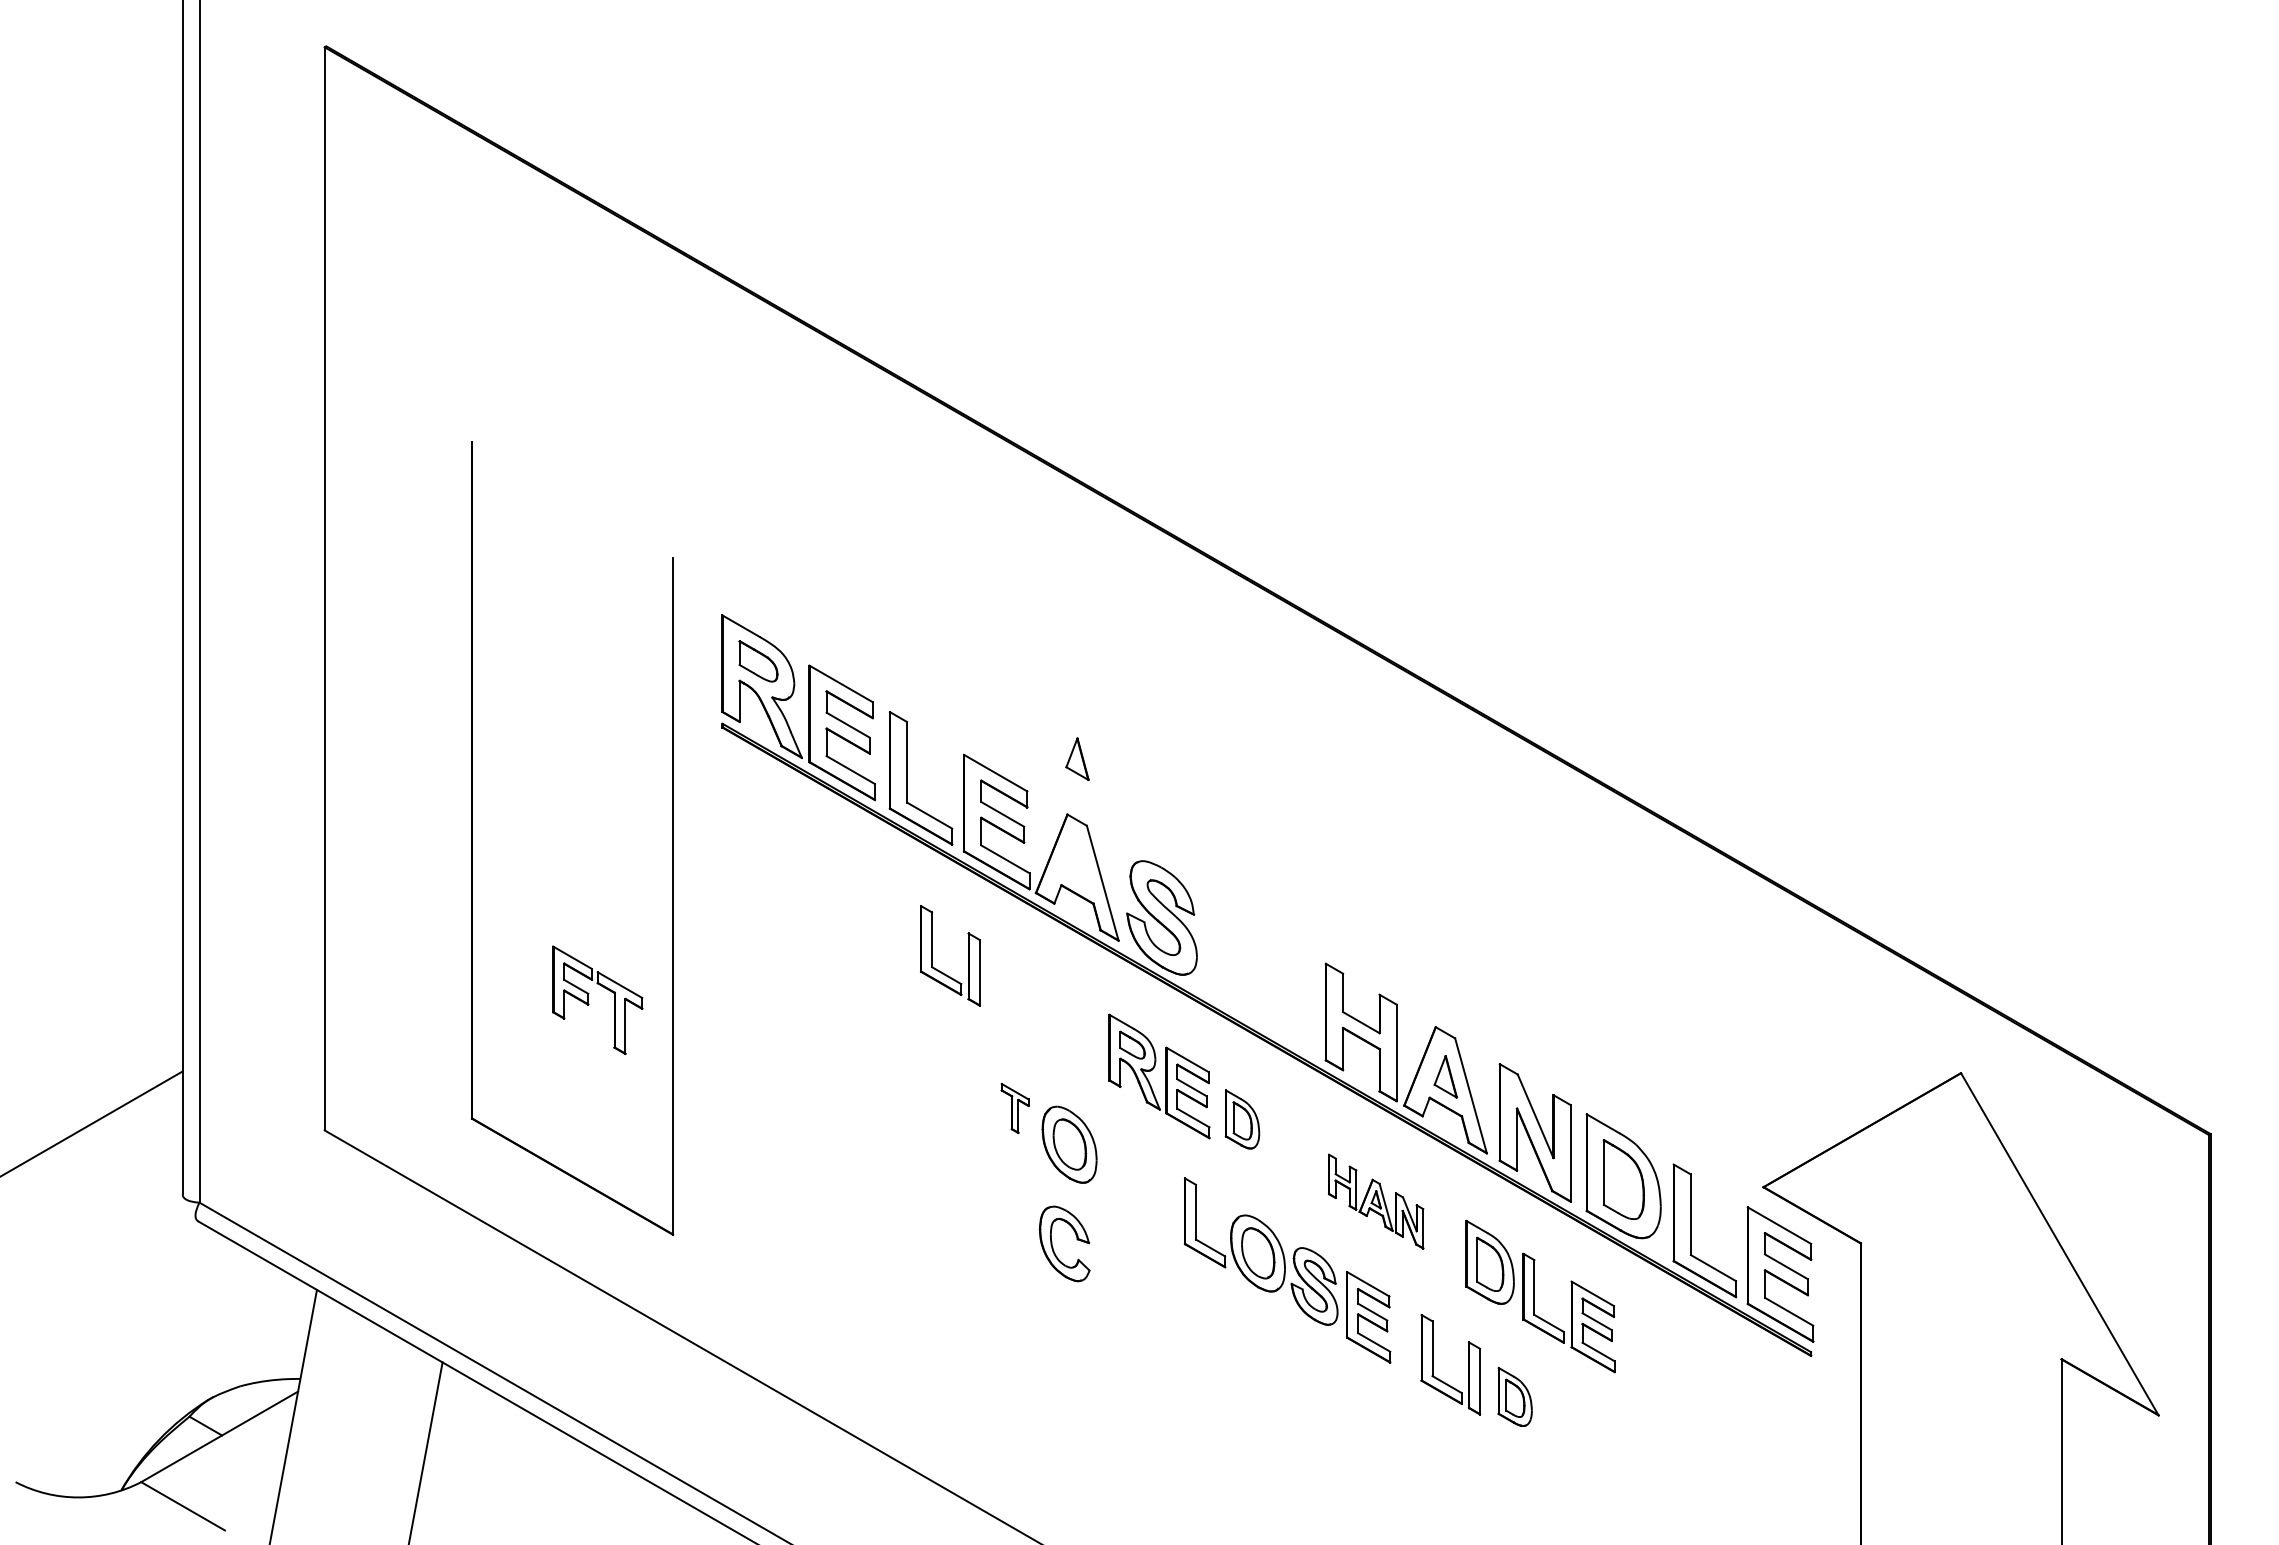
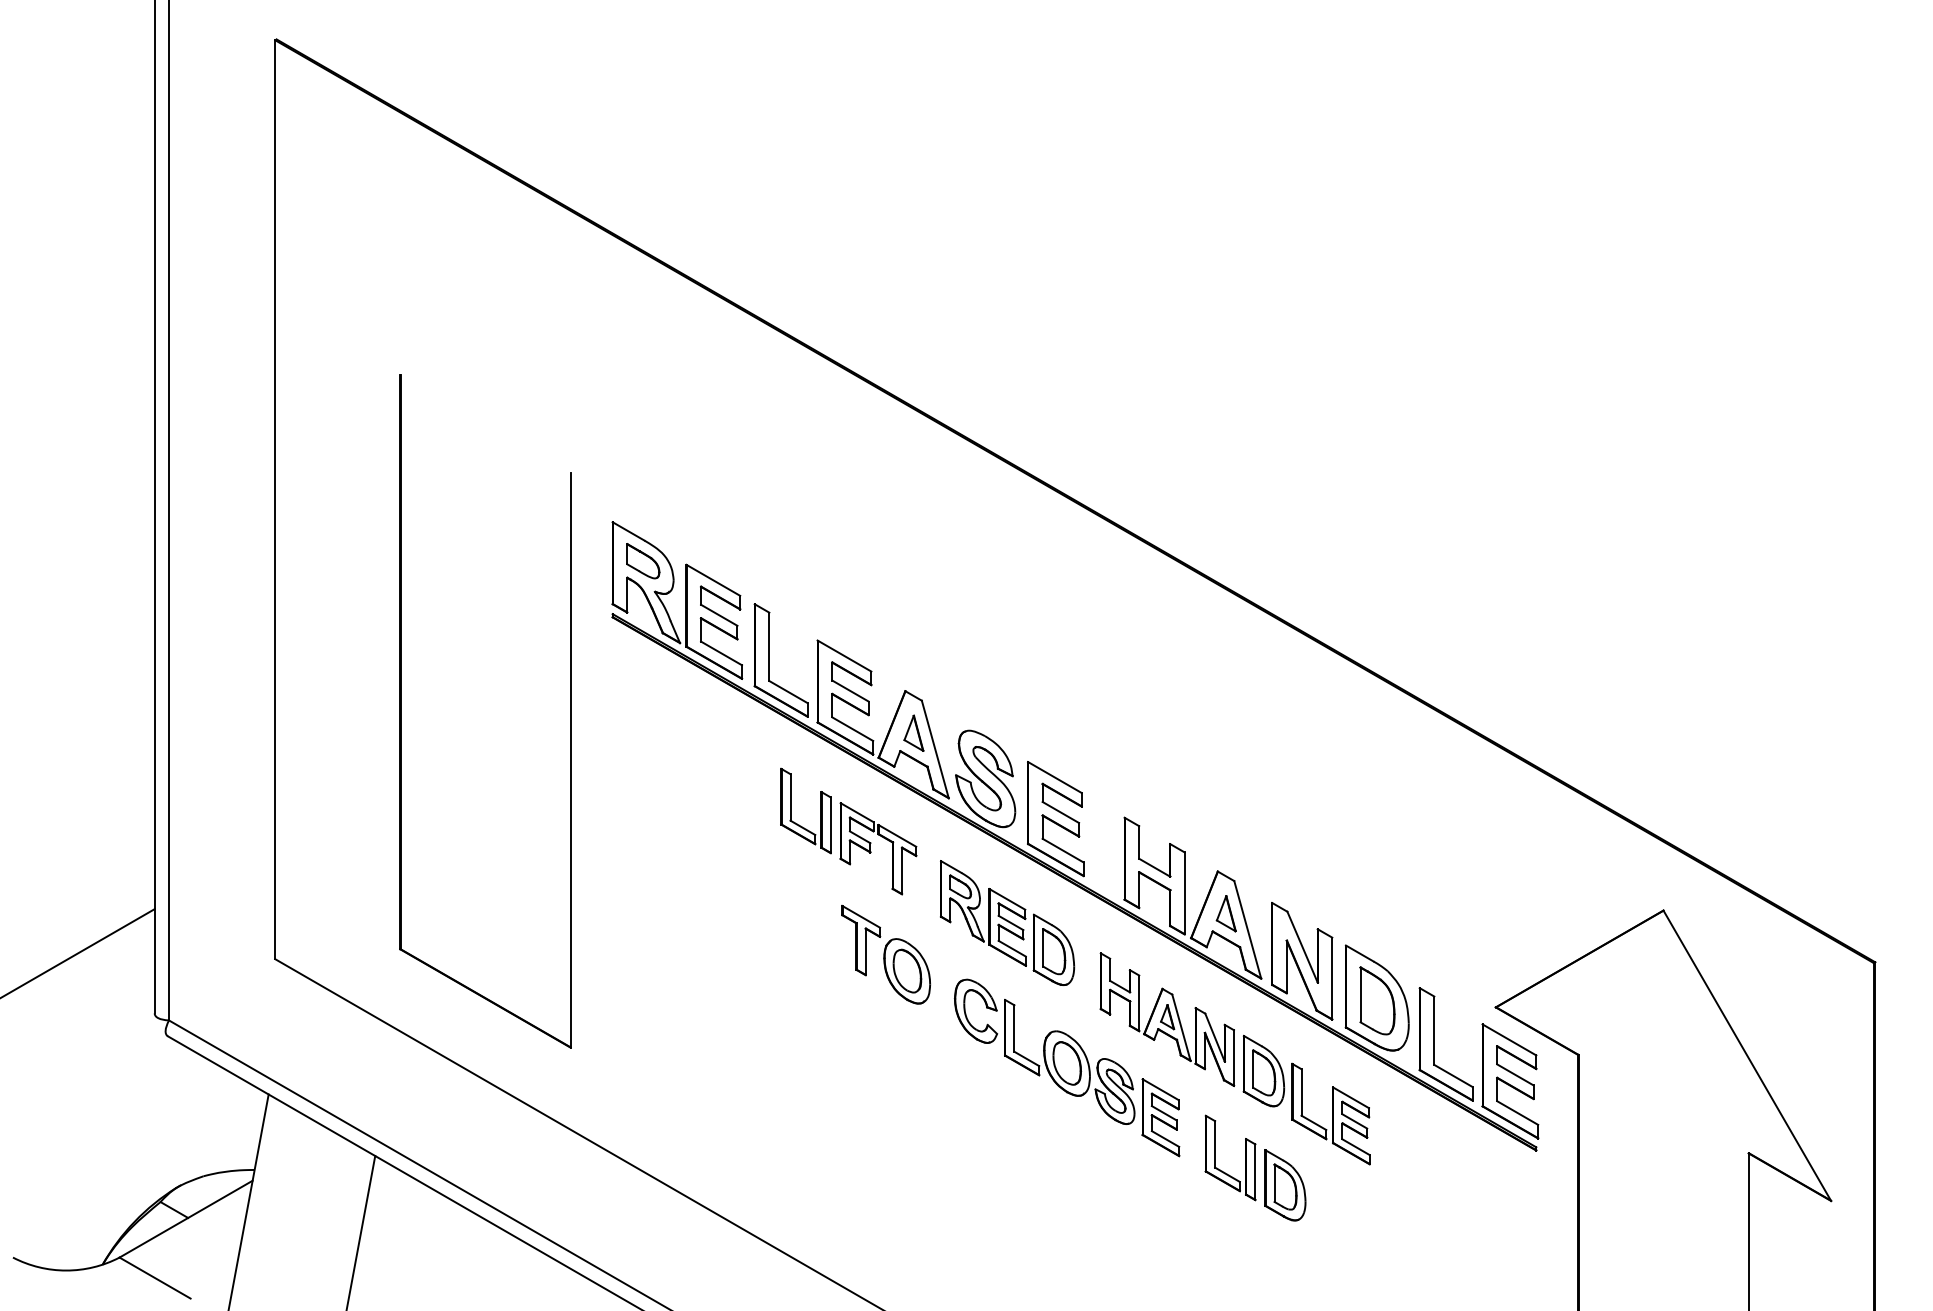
part: (1077, 758) -> (913, 732), moved
part: (1244, 965) -> (1055, 819), added
part: (589, 1004) -> (871, 852), moved
part: (1014, 1108) -> (860, 940), size x1.67
part: (1242, 1119) -> (1053, 949), size x1.43
part: (1375, 1201) -> (1166, 1019), size x1.67
part: (1053, 1247) -> (966, 1014), moved
part: (1514, 1396) -> (1284, 1184), size x1.43

